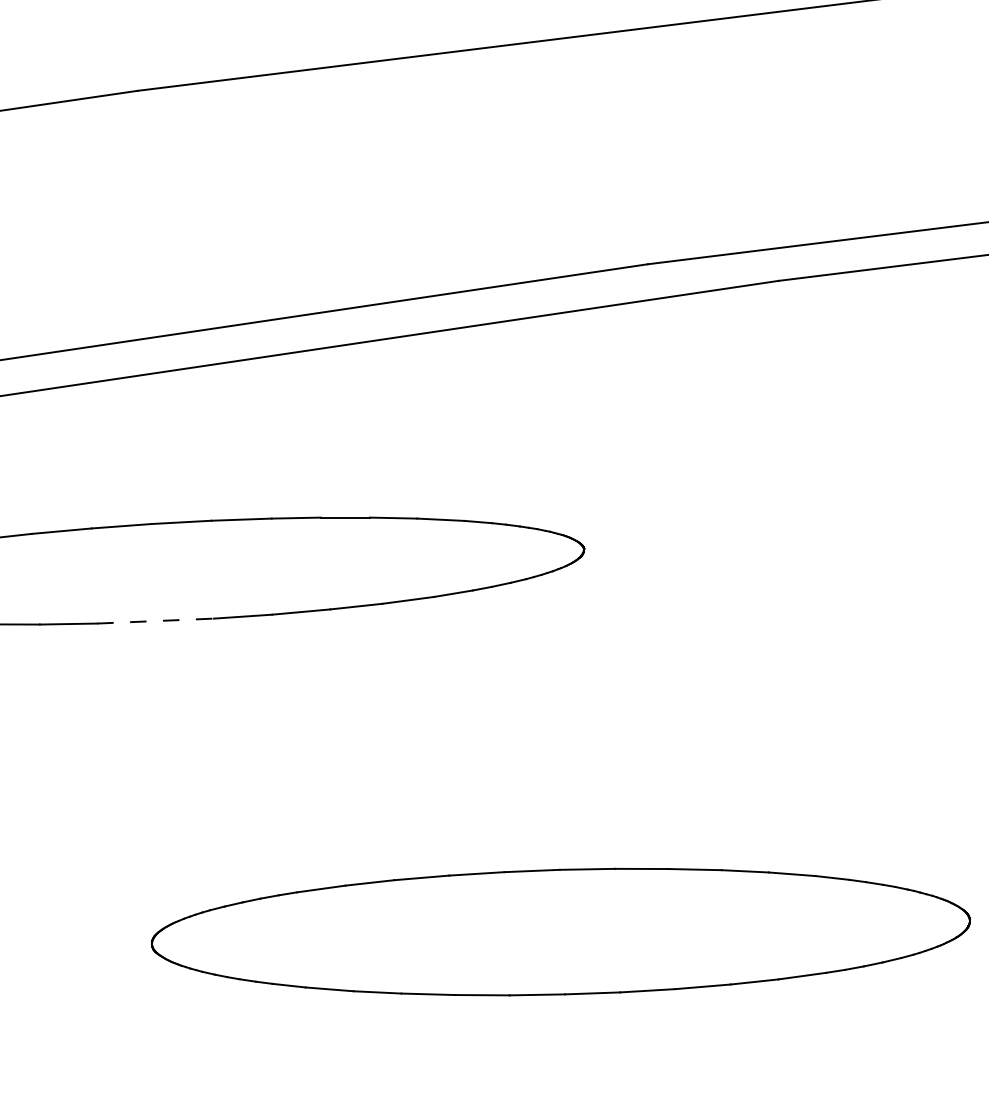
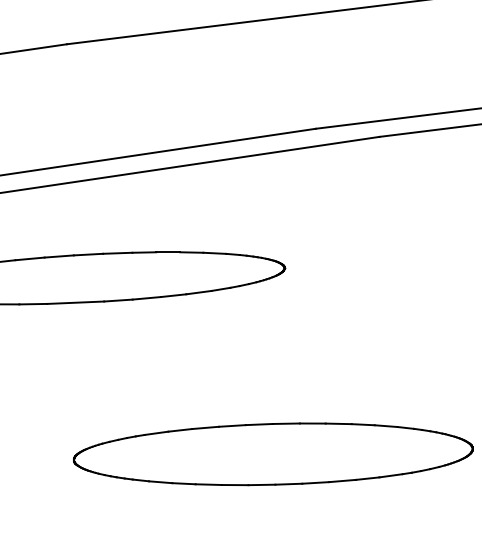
line: (157, 620) -> (76, 302), dashed -> solid

